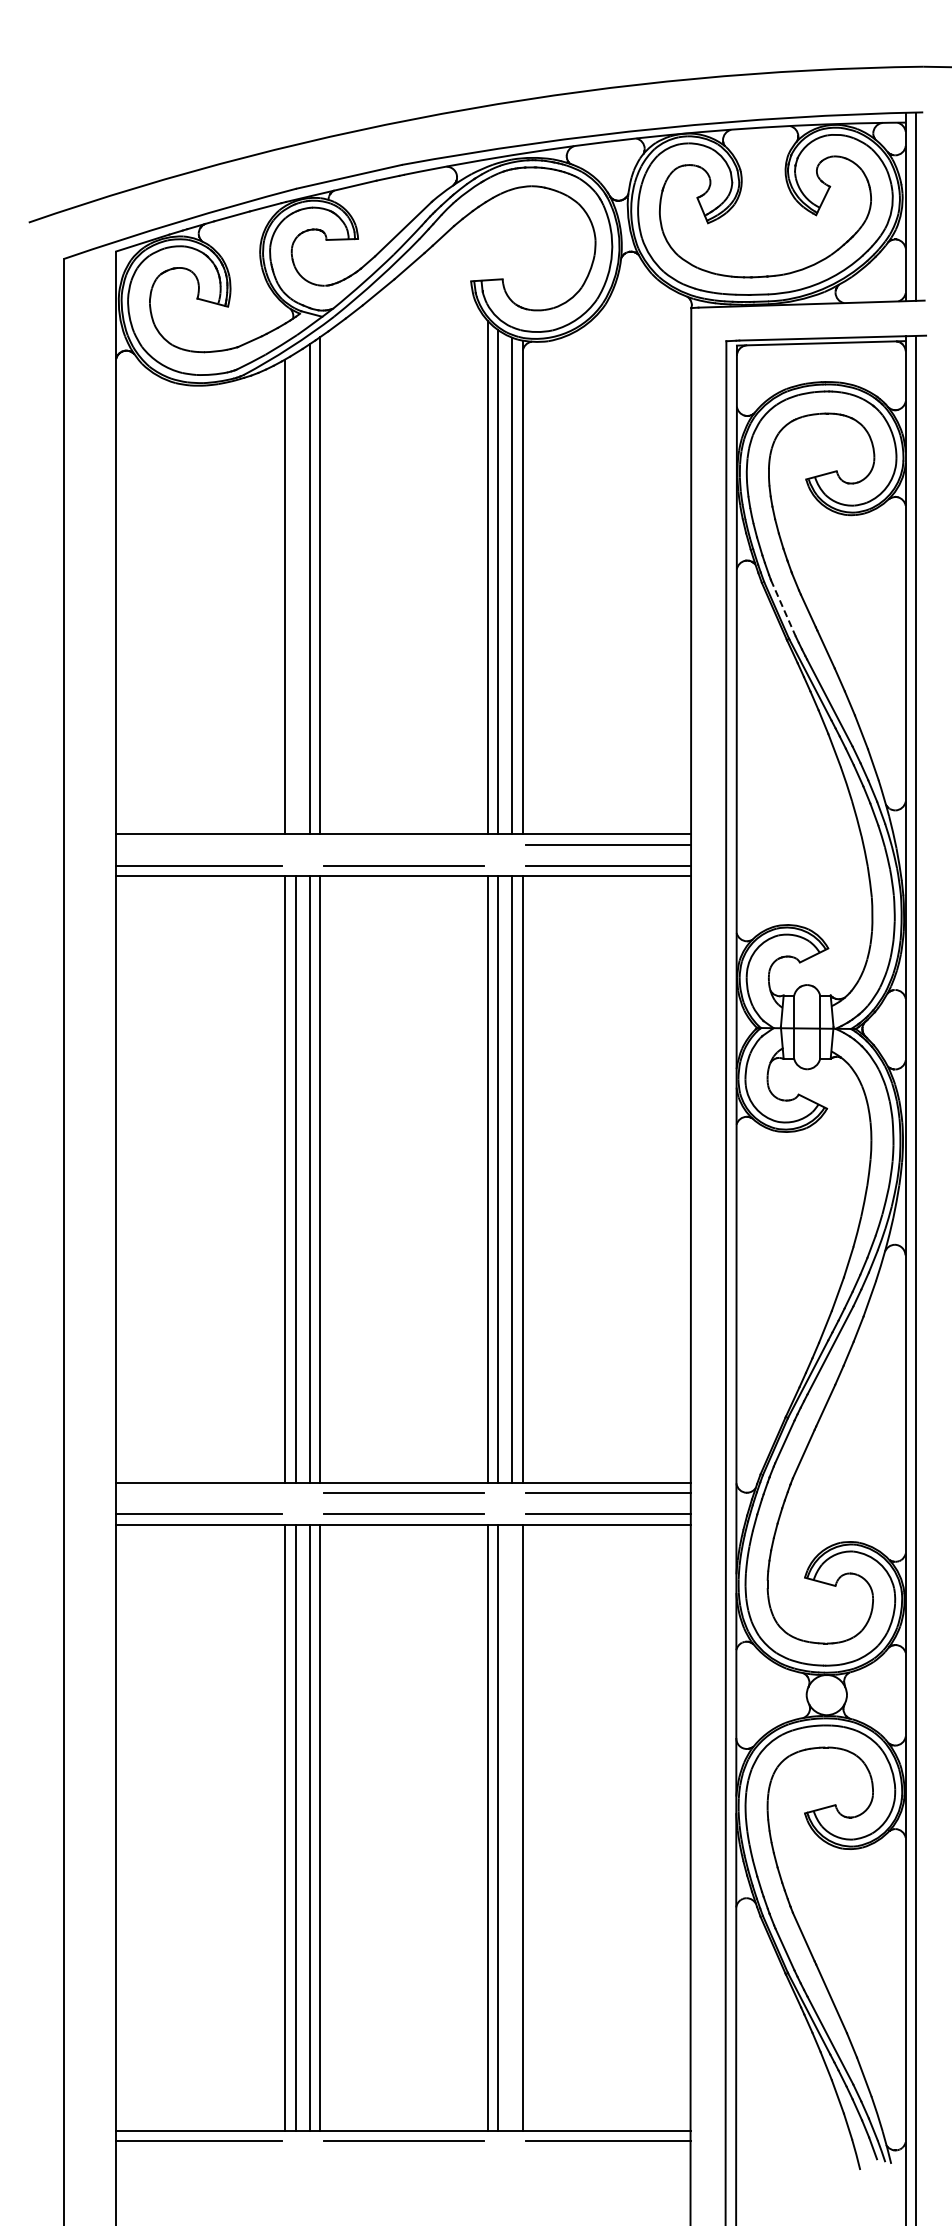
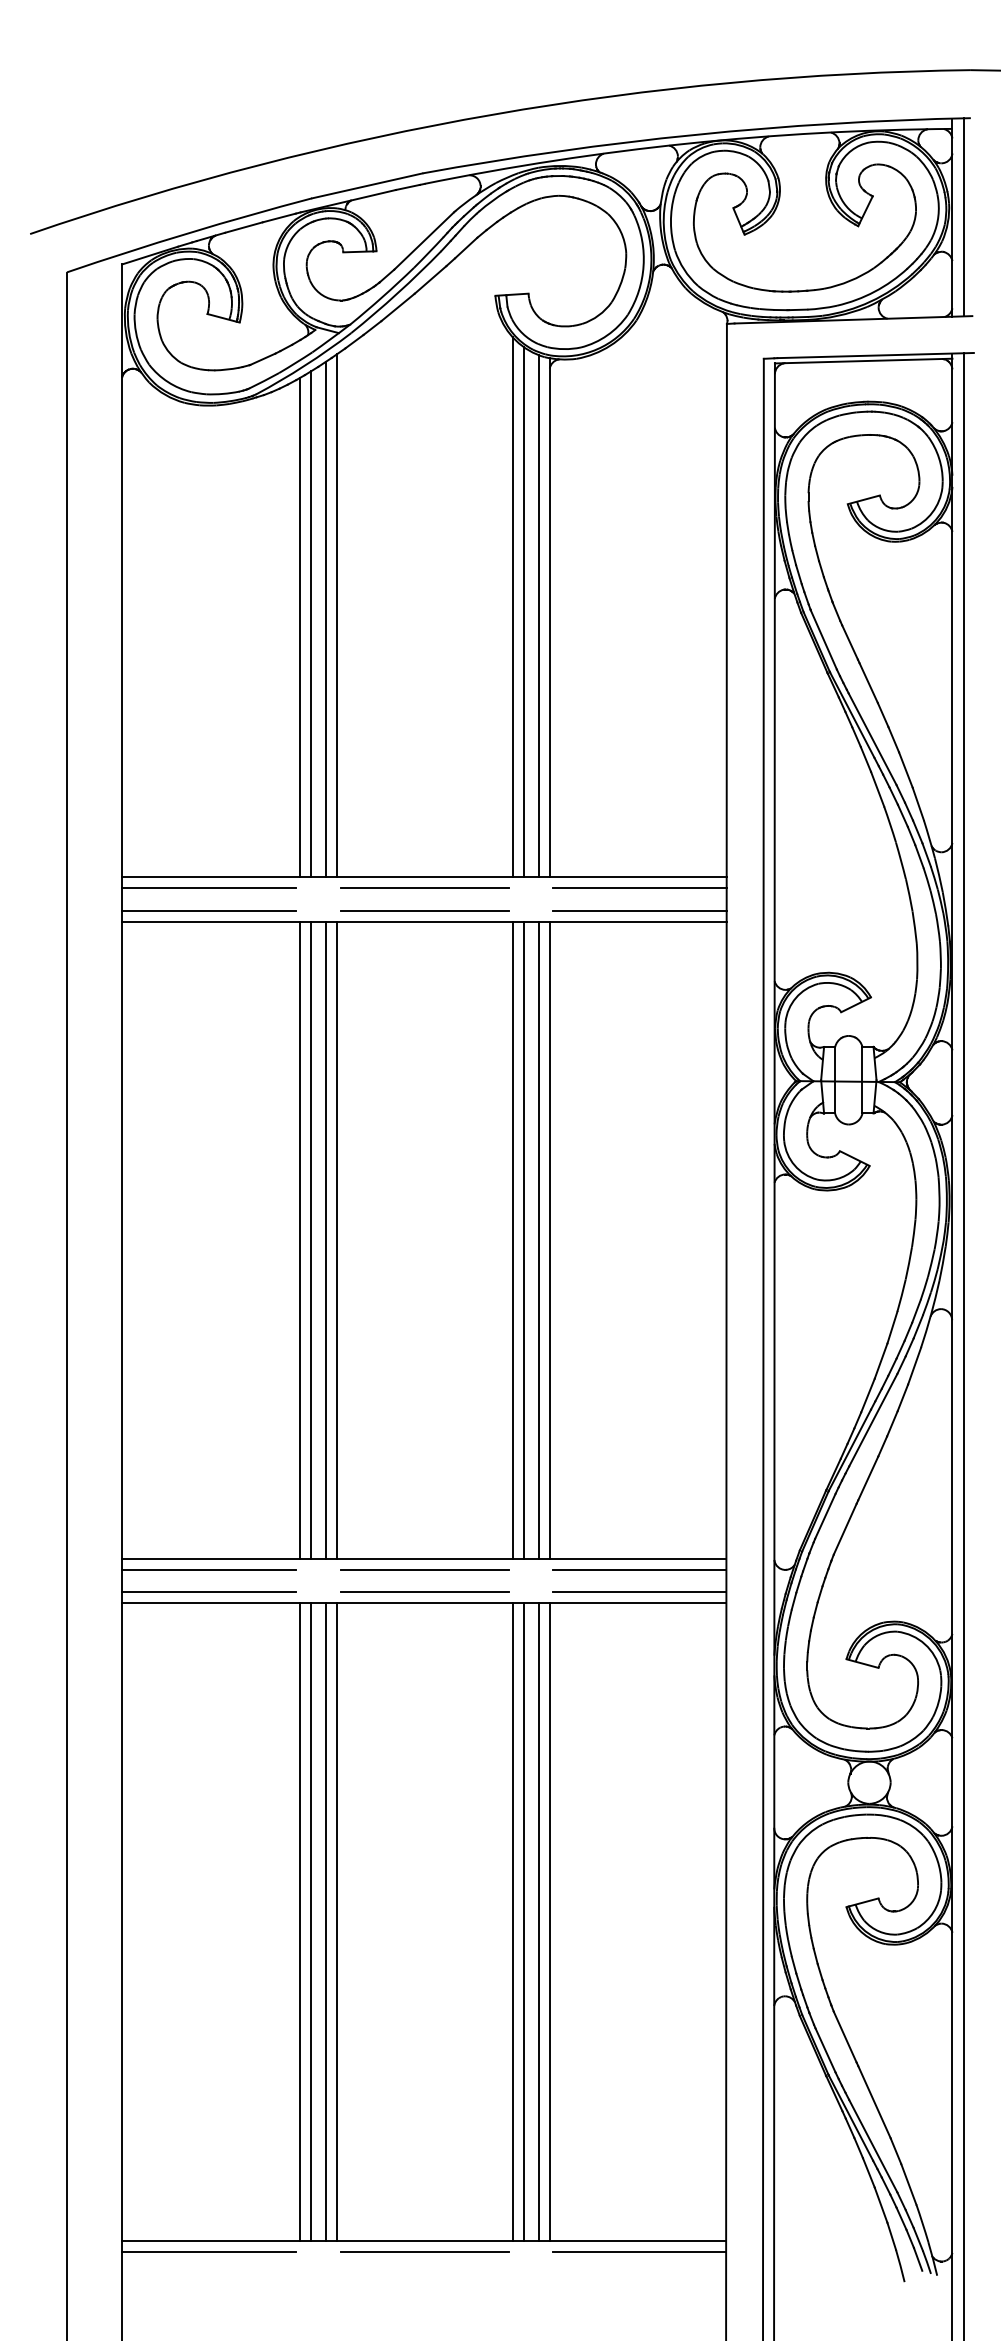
line: (295, 593) -> (310, 624), added
line: (783, 608) -> (823, 639), dashed -> solid
line: (198, 844) -> (208, 888), added
line: (403, 844) -> (424, 888), added
line: (198, 1493) -> (208, 1570), added
line: (512, 1827) -> (538, 1921), added

